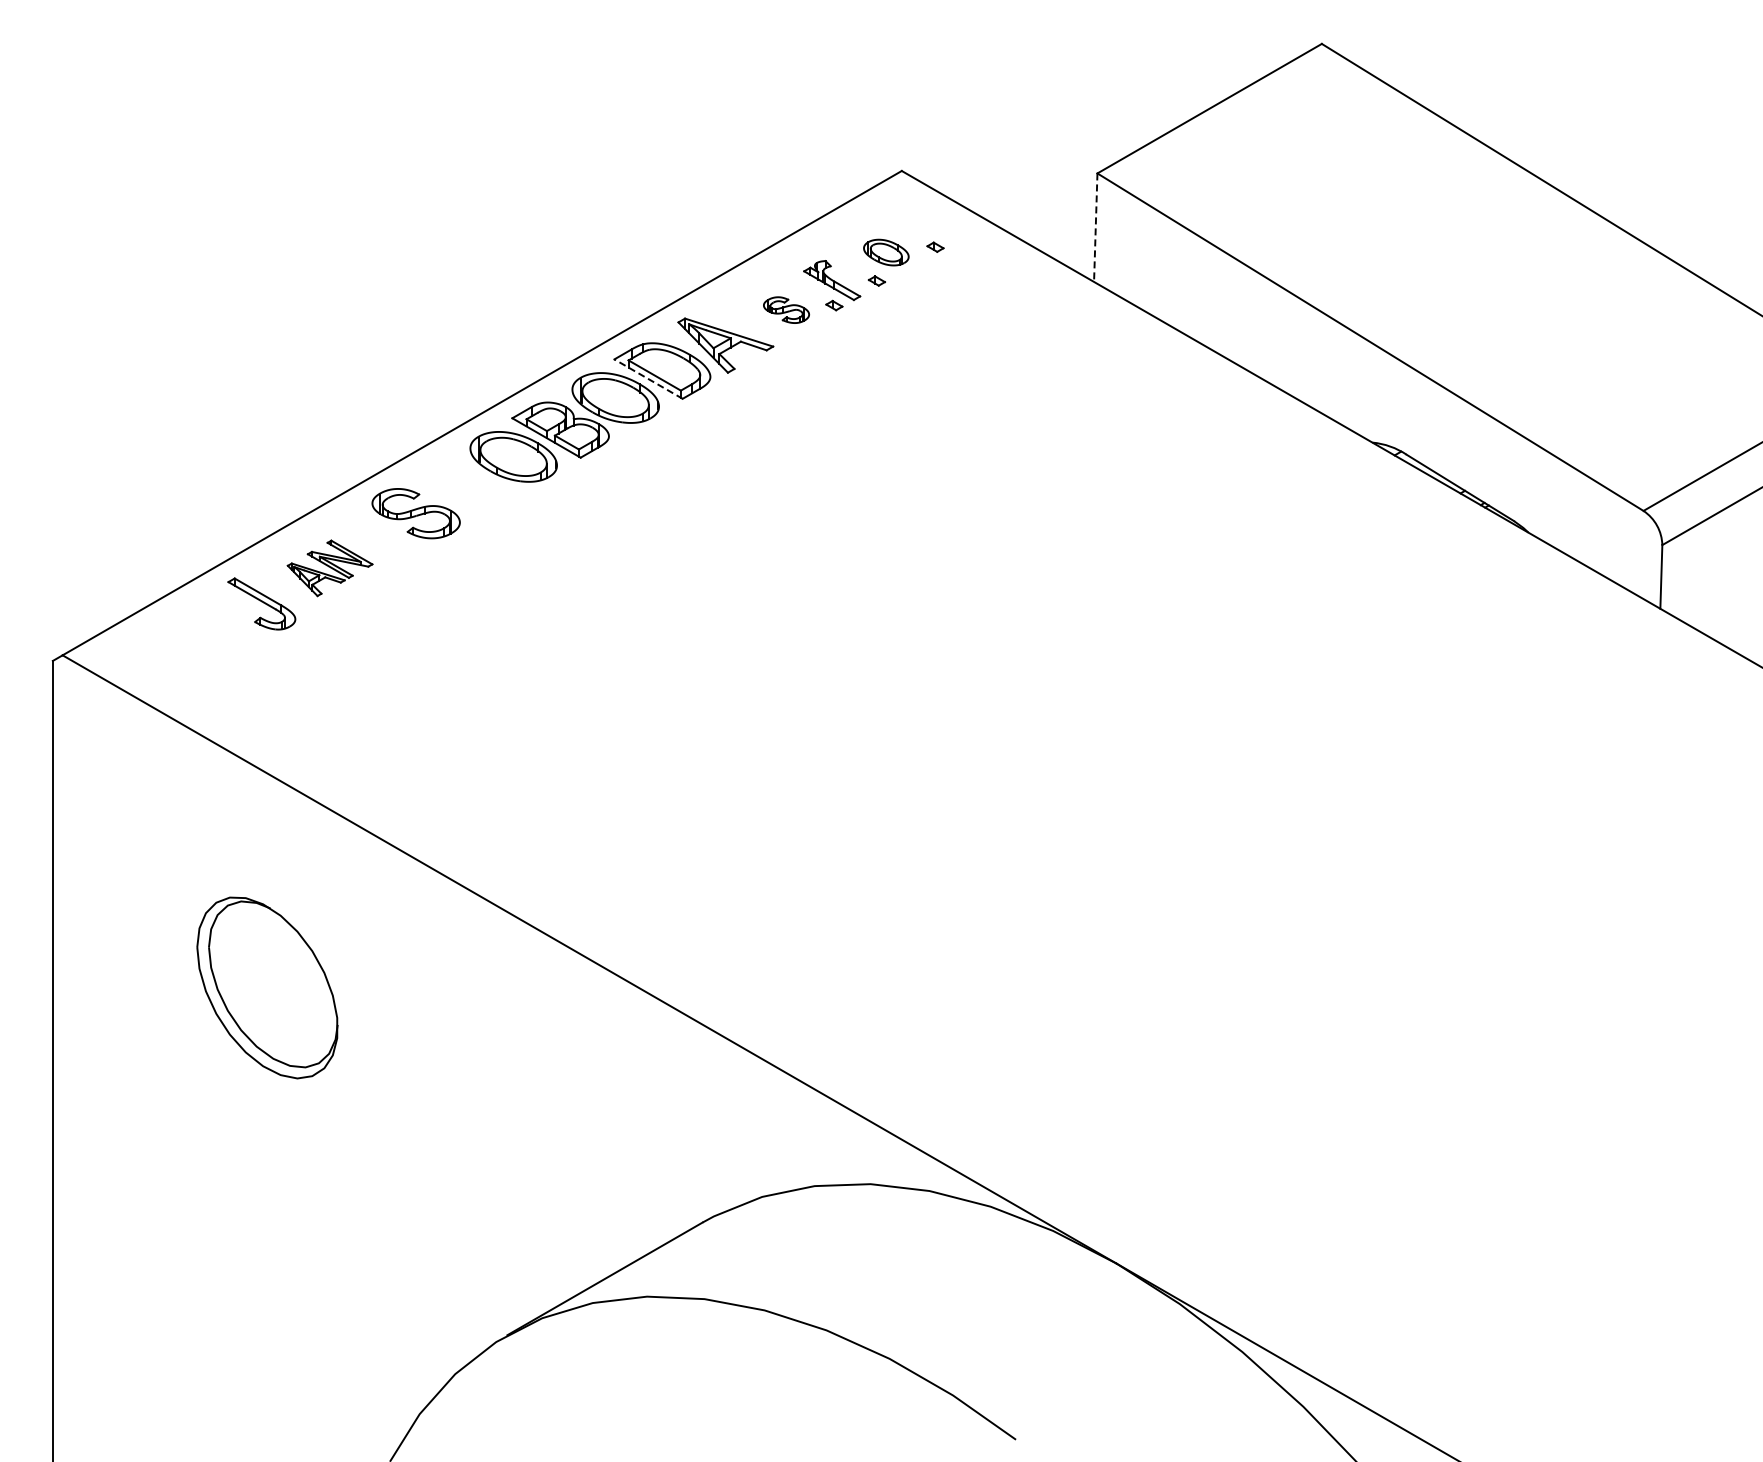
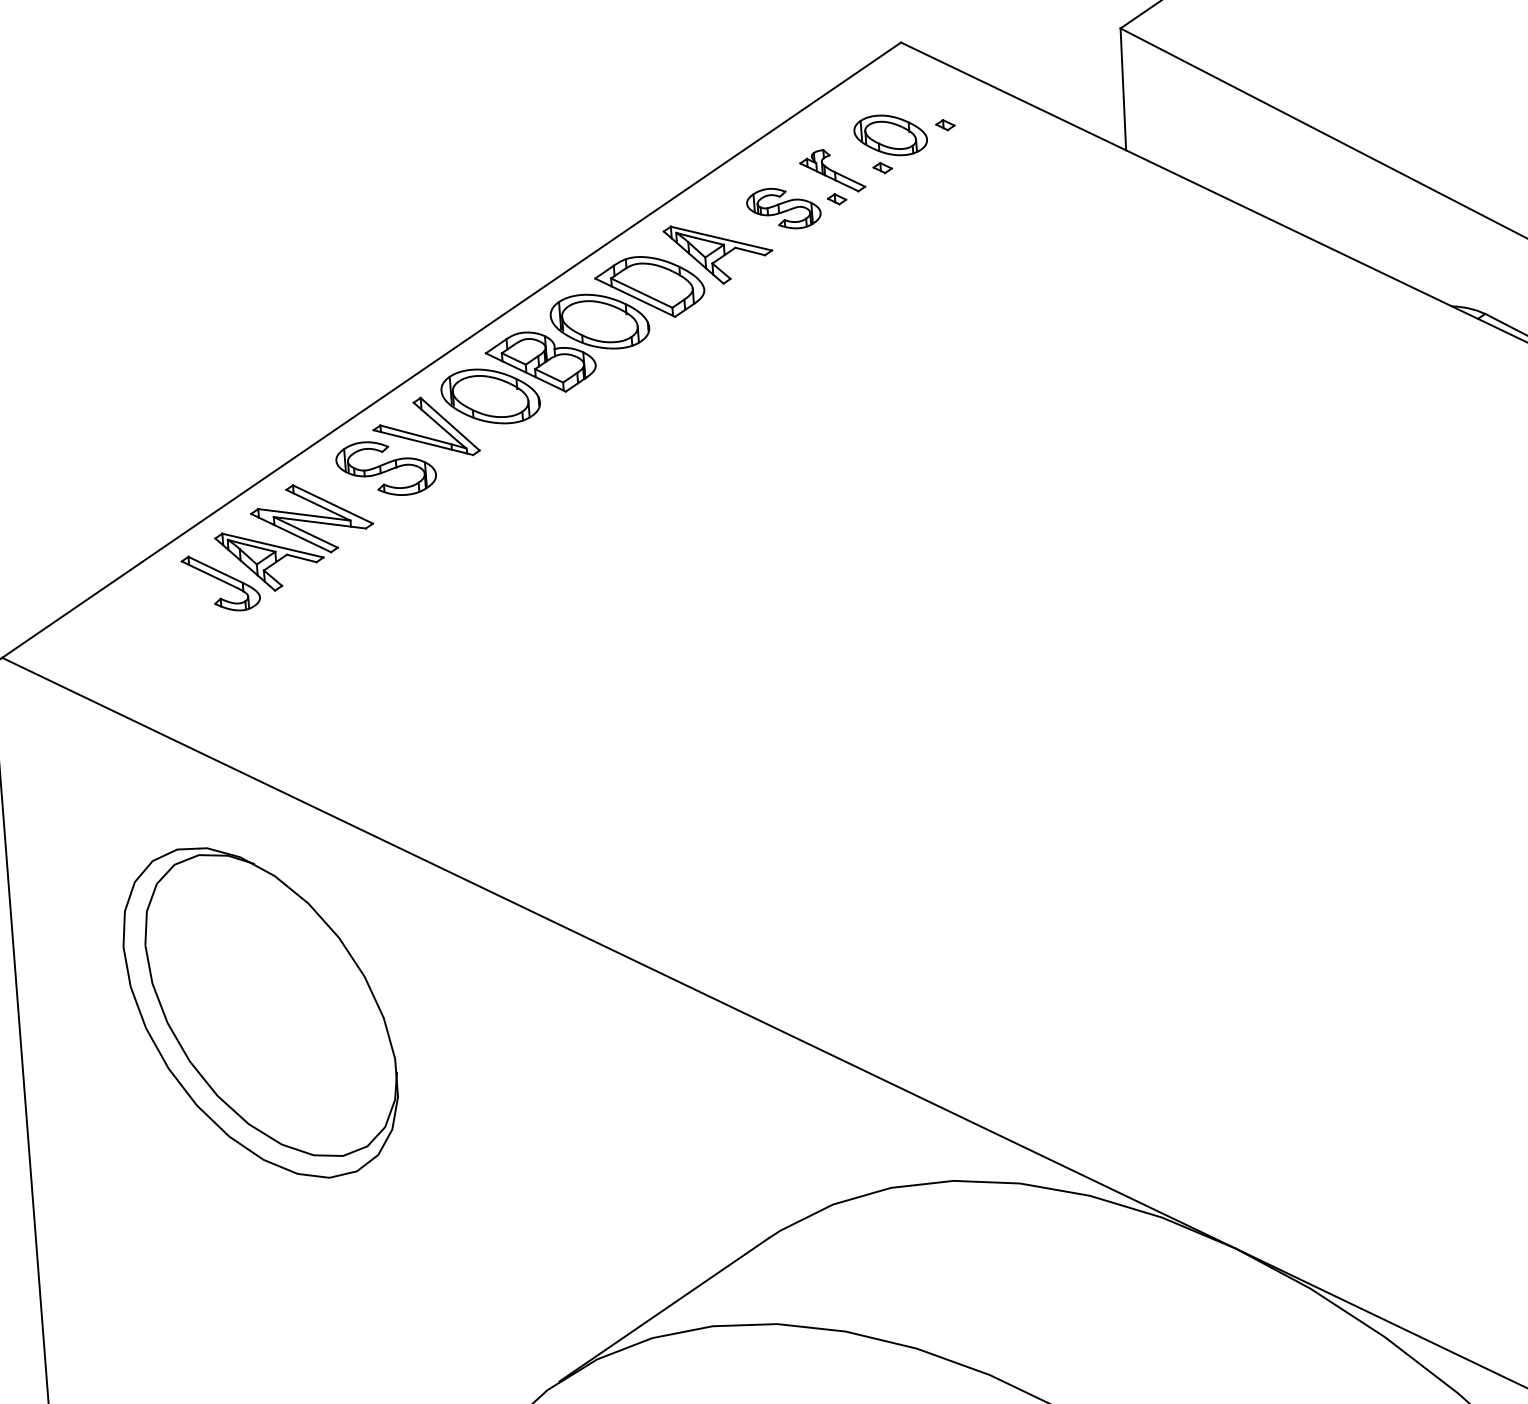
line: (1095, 228) -> (1123, 90), dashed -> solid
part: (886, 252) -> (890, 135), size x1.43
part: (786, 309) -> (783, 207), size x1.43
line: (648, 378) -> (635, 297), dashed -> solid
part: (450, 486) -> (422, 435), added
part: (329, 568) -> (293, 537), size x1.67
part: (267, 987) -> (260, 1012), size x1.67

